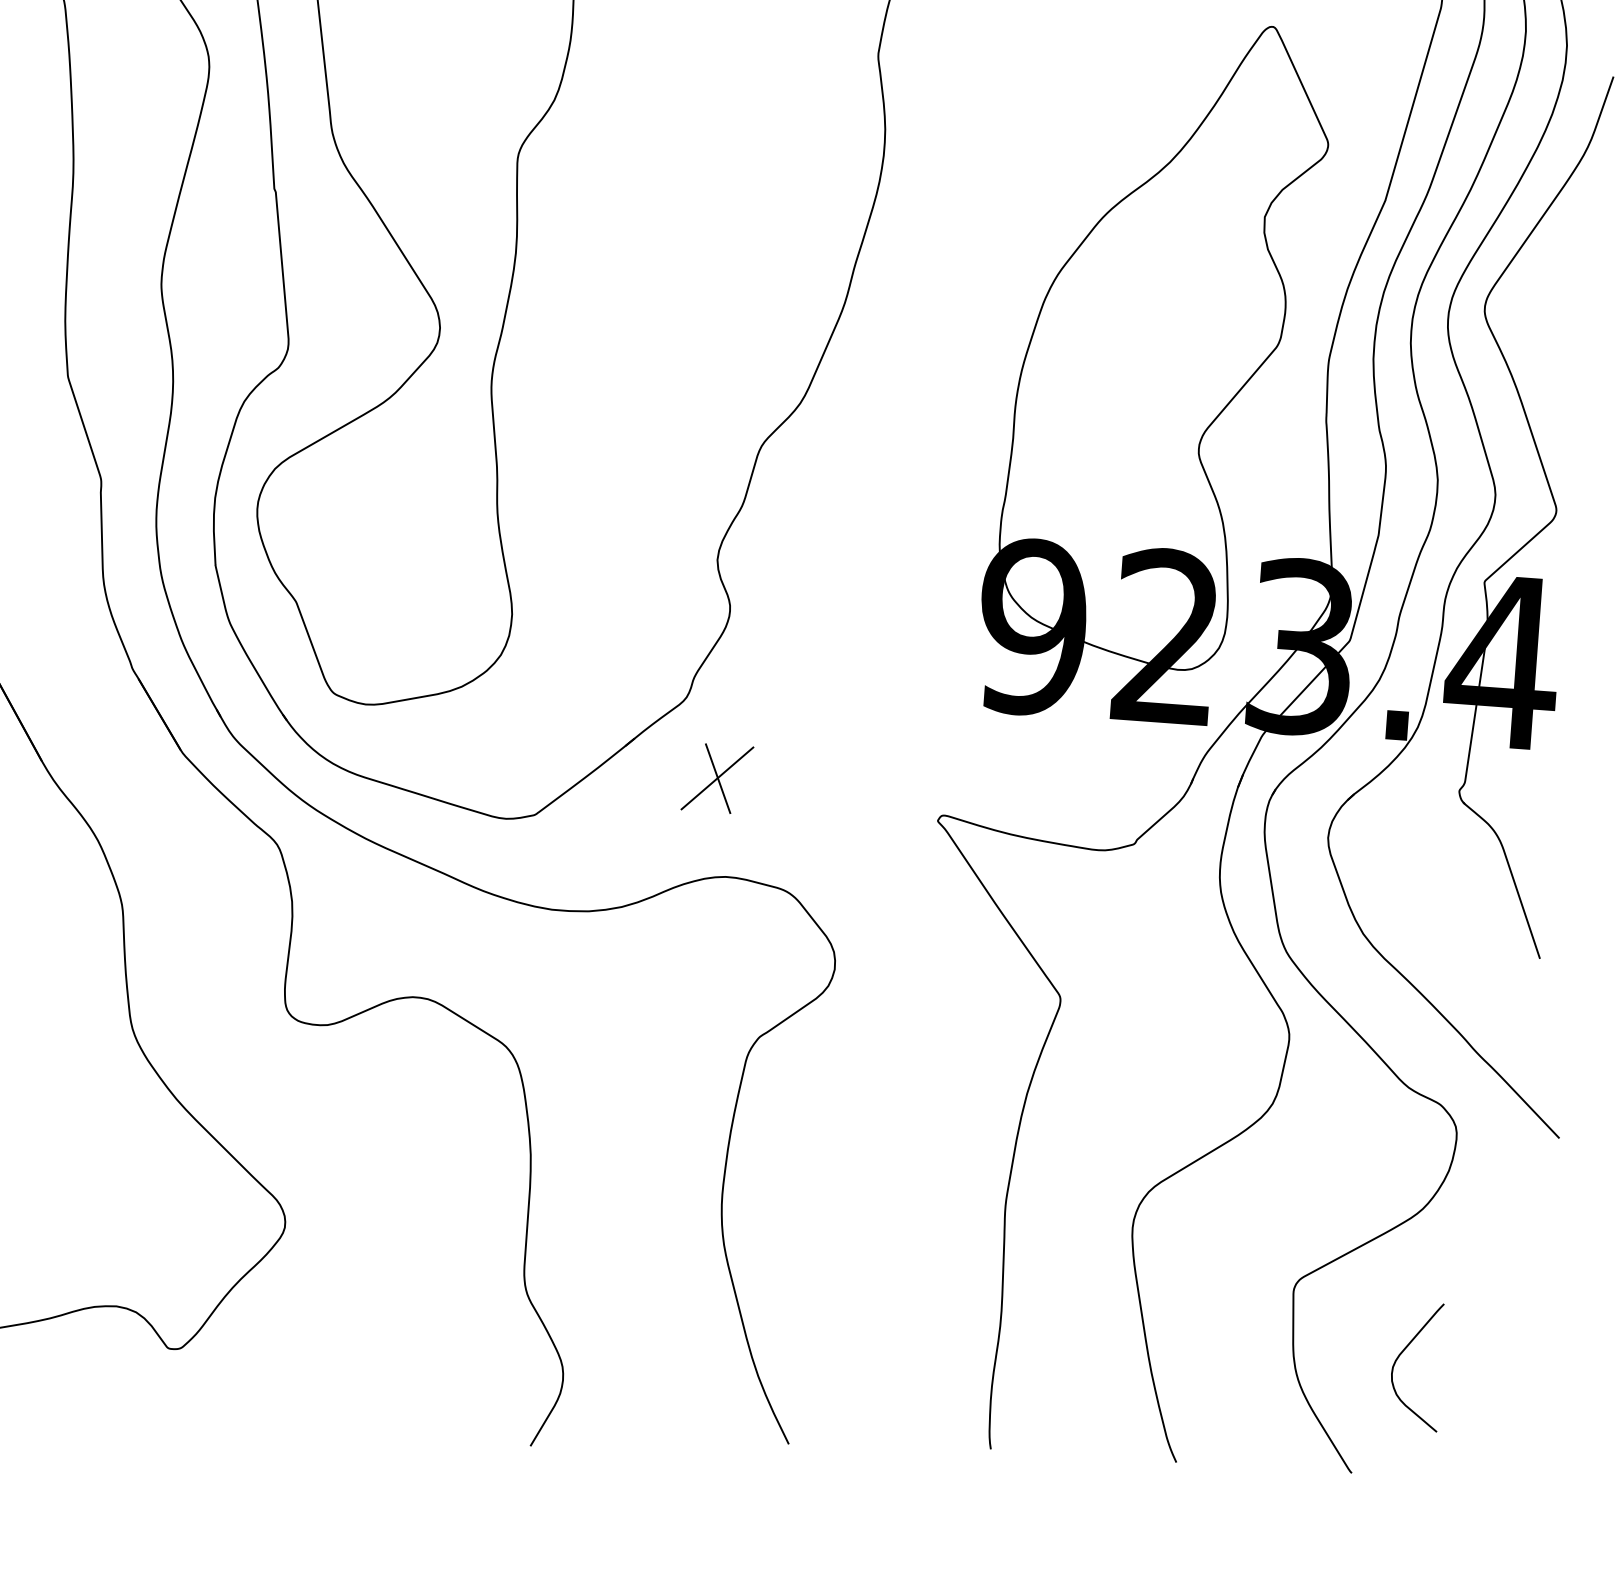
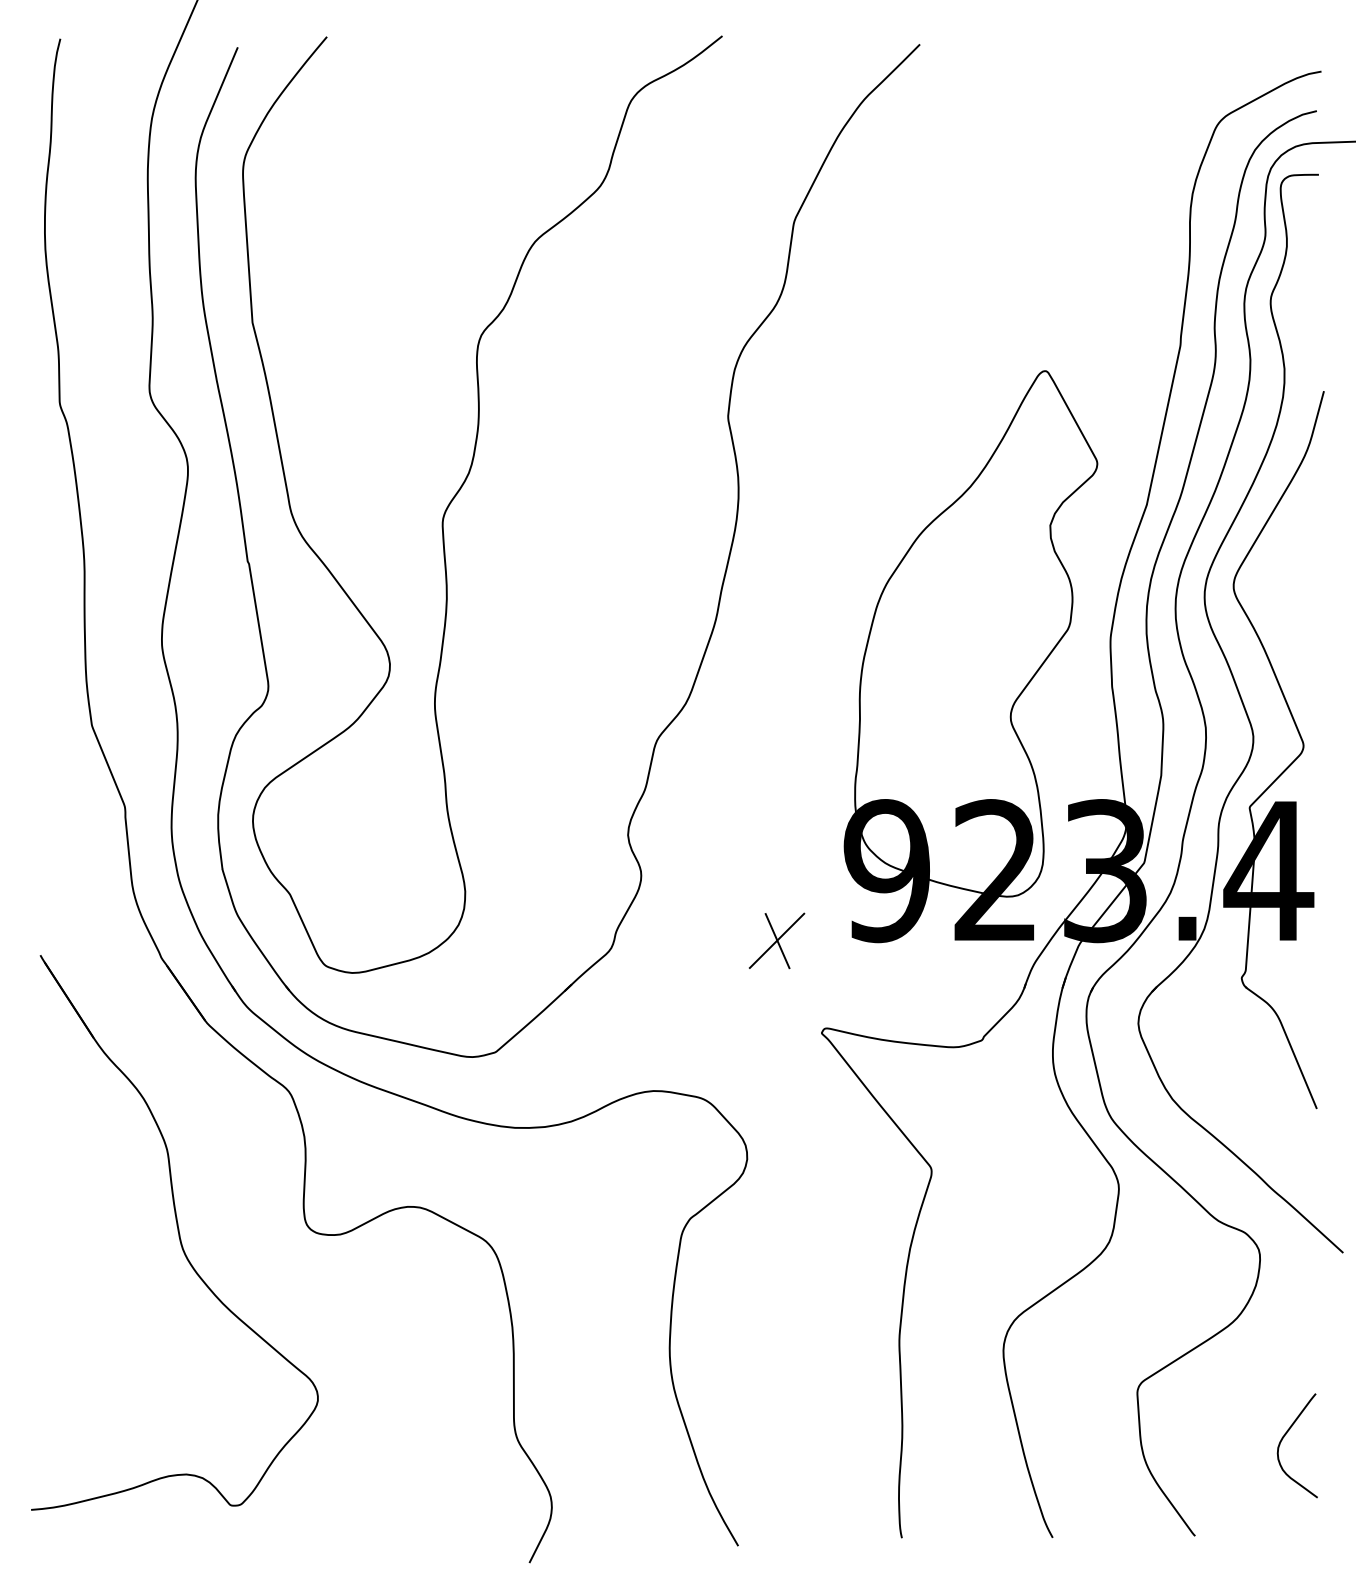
part: (718, 777) -> (777, 940), moved
curve: (1401, 1354) -> (1284, 1437), moved

